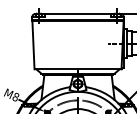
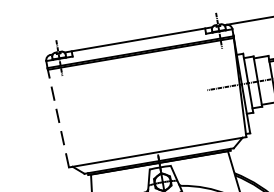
line: (33, 44) -> (58, 117), solid -> dashed

